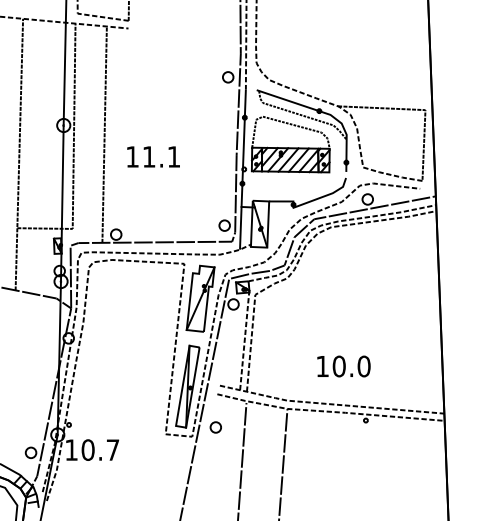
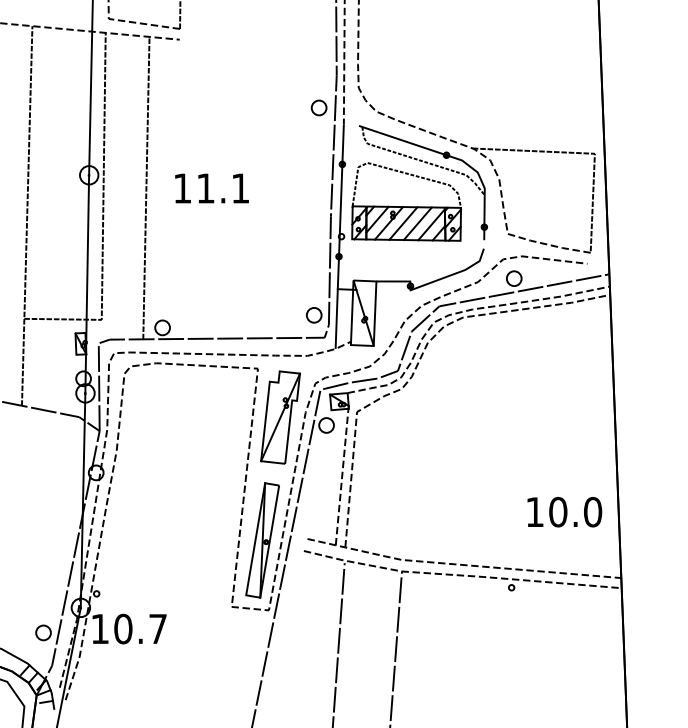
text: (153, 156) -> (211, 187), moved
text: (343, 366) -> (564, 512), moved
part: (215, 427) -> (301, 597), removed

